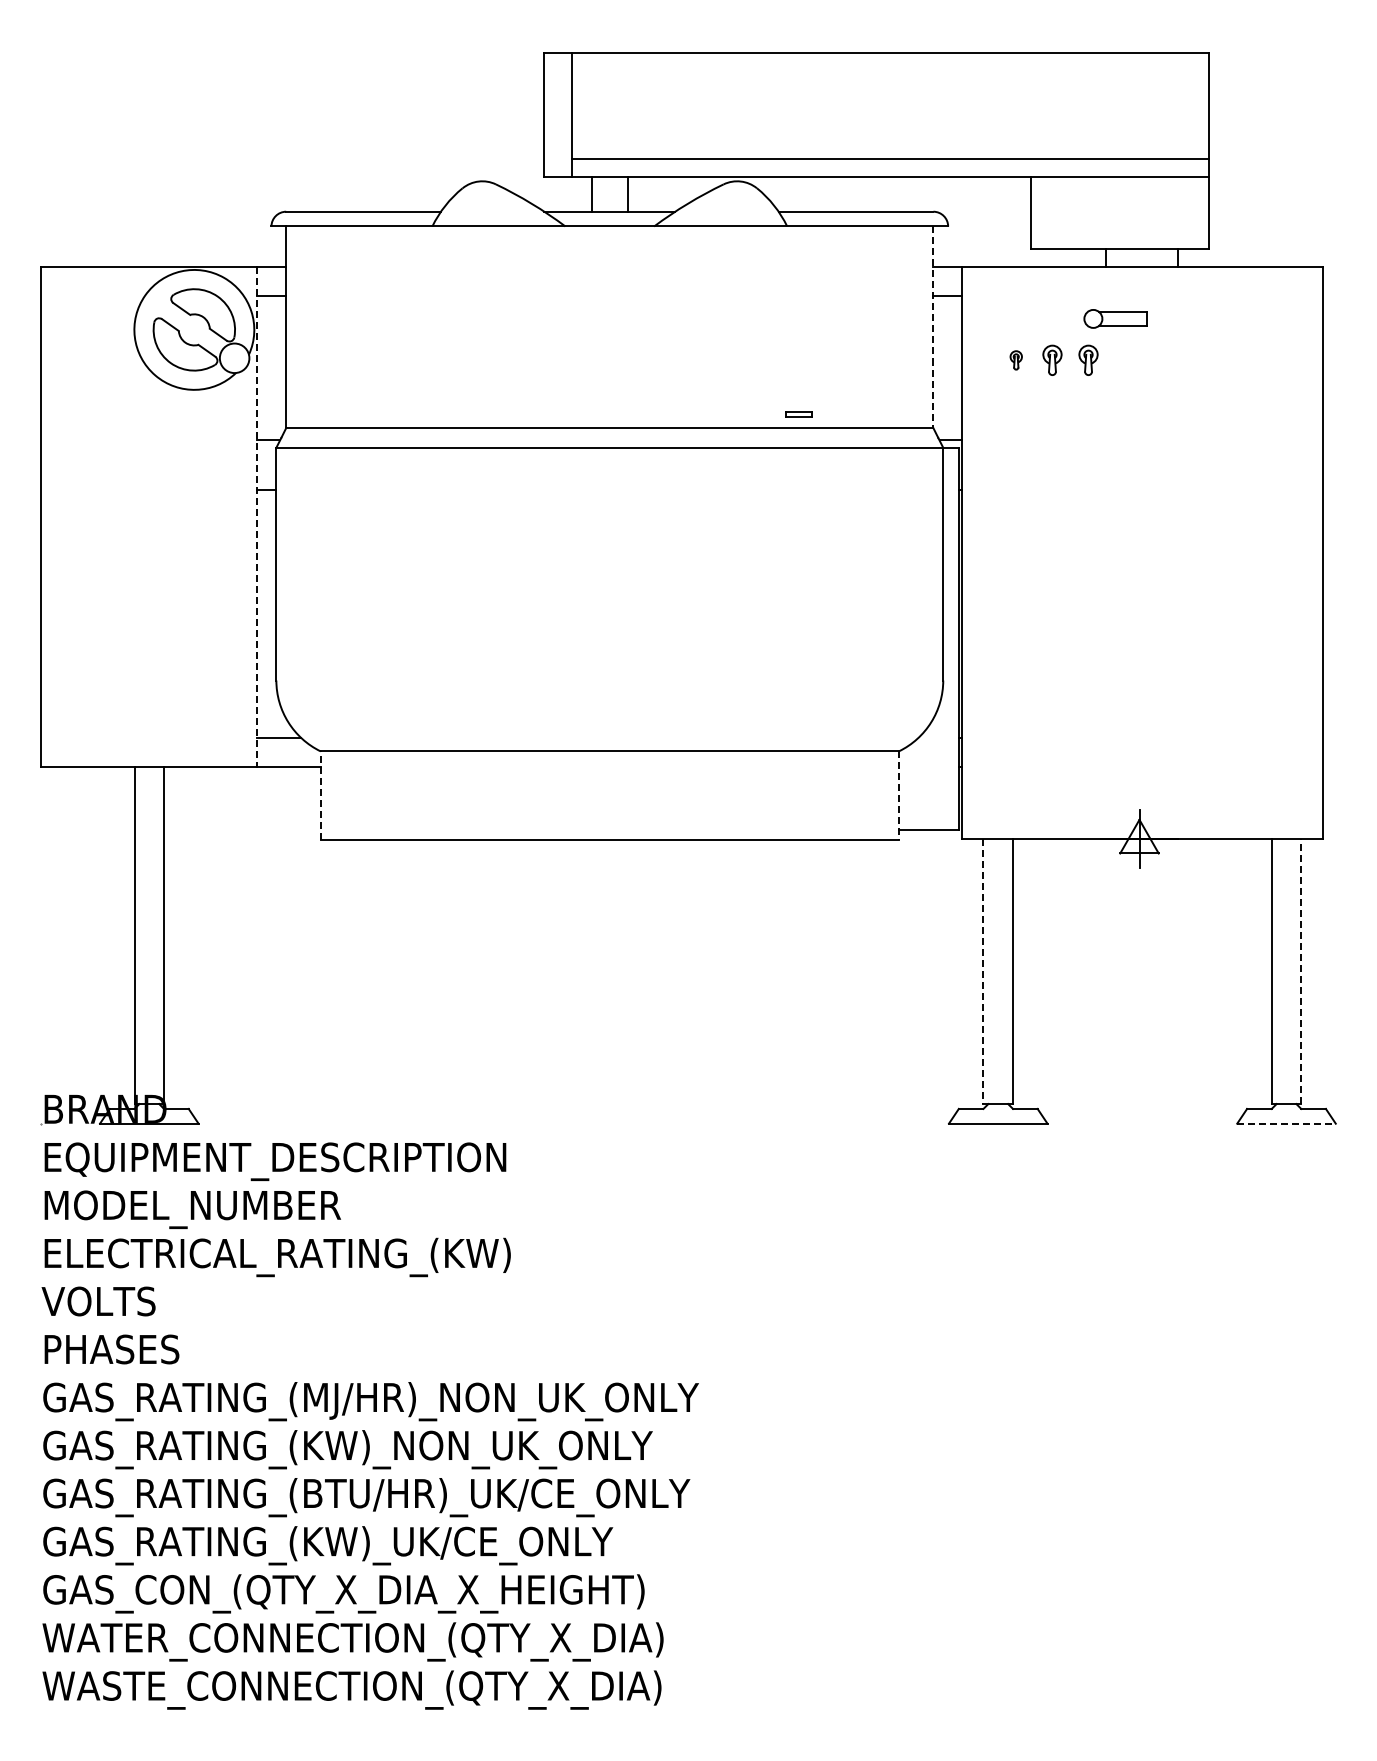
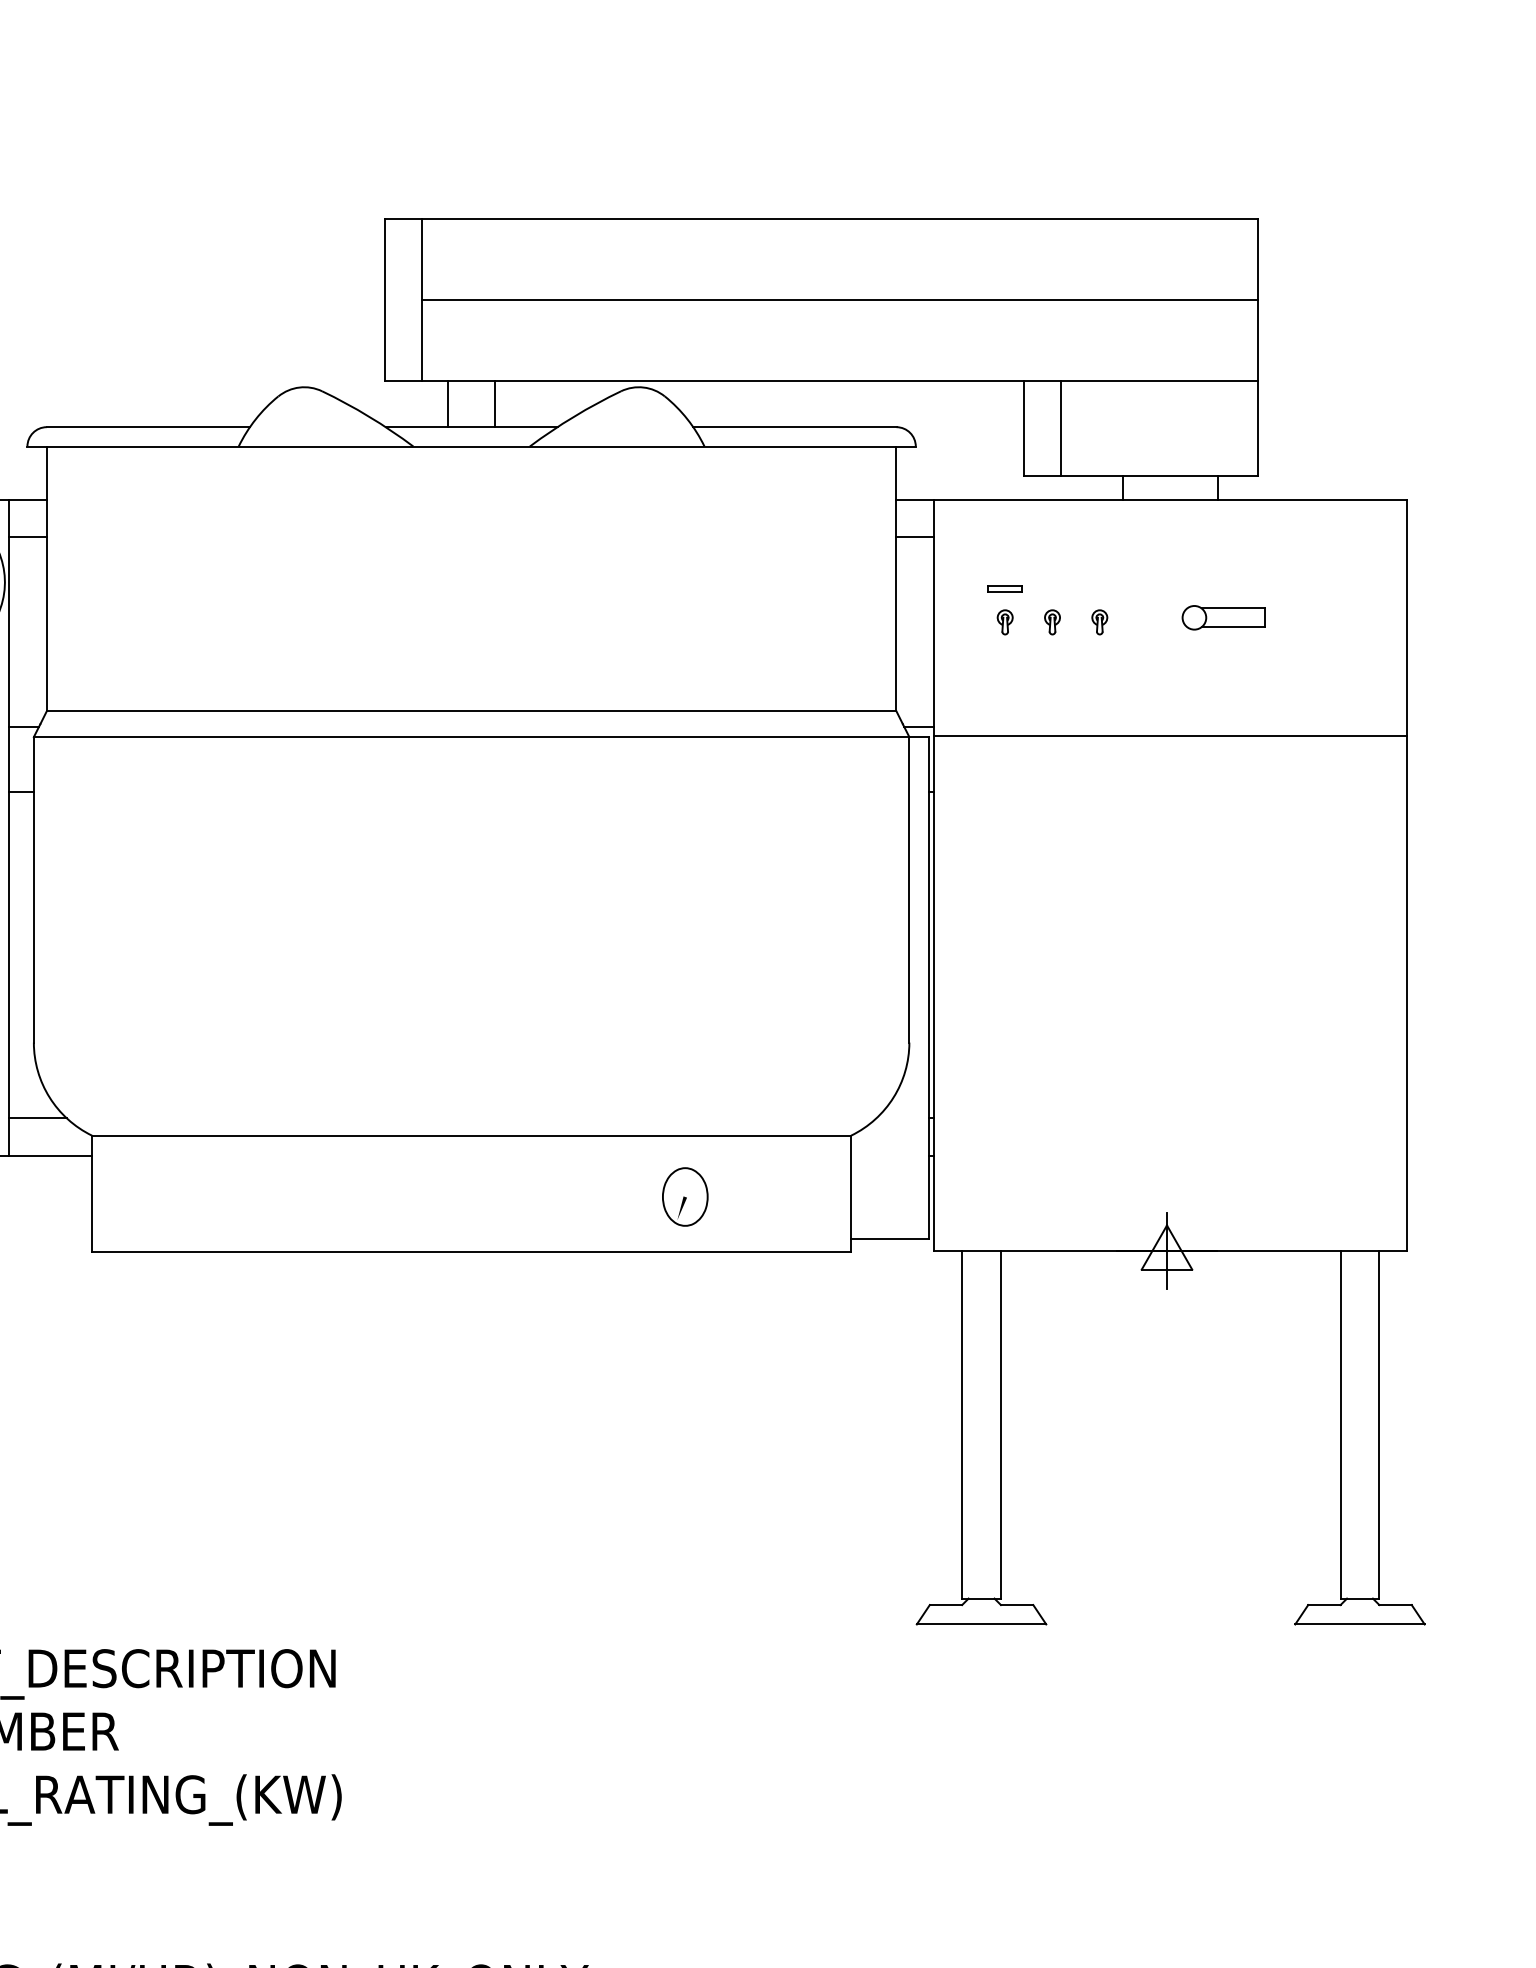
line: (890, 158) -> (840, 299), moved
line: (1058, 212) -> (1060, 428), added
part: (1115, 318) -> (1223, 617), moved
line: (933, 327) -> (896, 579), dashed -> solid
part: (1051, 360) -> (1051, 622), size x0.62
part: (1087, 360) -> (1098, 622), size x0.62
part: (798, 414) -> (1004, 588), moved
line: (1142, 447) -> (1170, 736), added
line: (257, 517) -> (9, 828), dashed -> solid
line: (320, 795) -> (91, 1193), dashed -> solid
line: (898, 796) -> (850, 1194), dashed -> solid
part: (772, 797) -> (685, 1196), added
line: (1301, 971) -> (1379, 1424), dashed -> solid
line: (983, 972) -> (962, 1425), dashed -> solid
line: (1287, 1123) -> (1361, 1624), dashed -> solid

